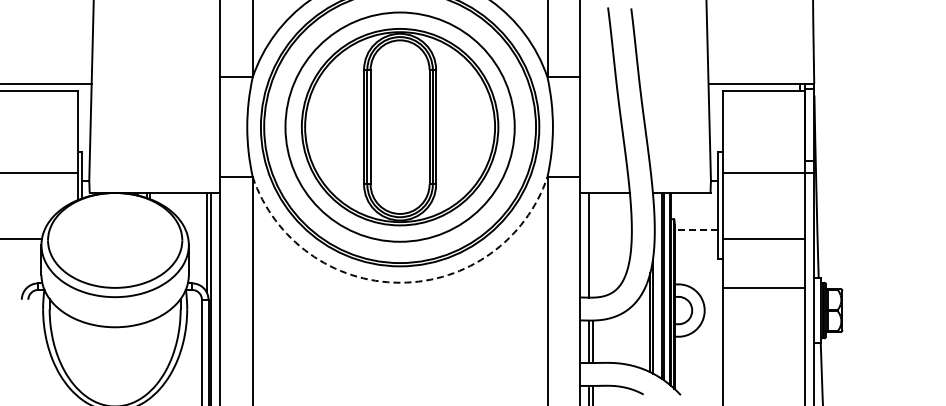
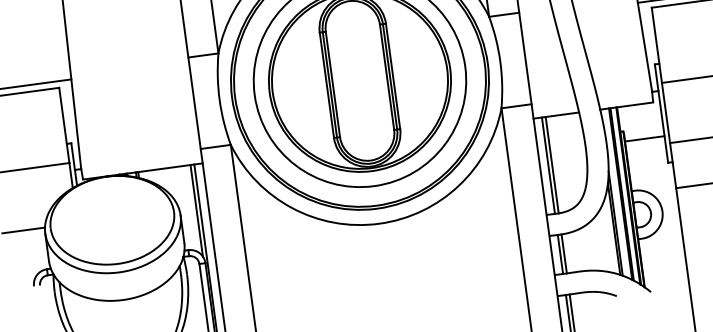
line: (696, 230) -> (645, 138), dashed -> solid
line: (593, 244) -> (552, 164), added
arc: (400, 282) -> (379, 223), dashed -> solid

